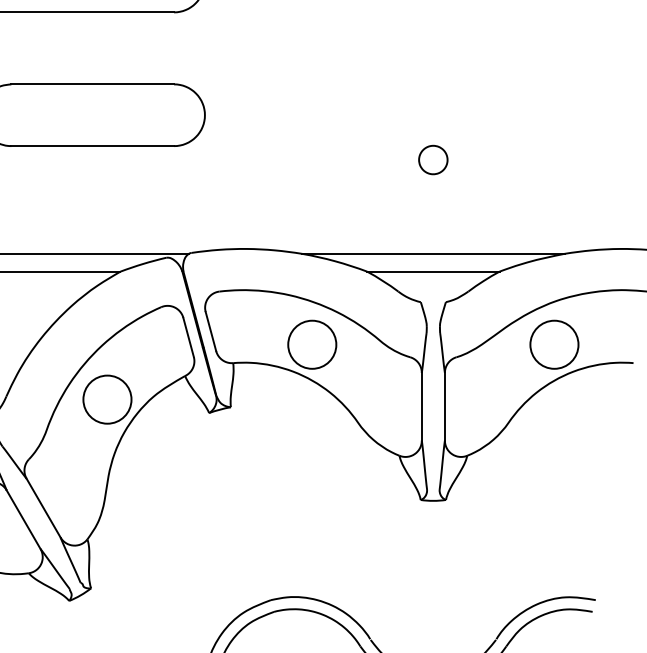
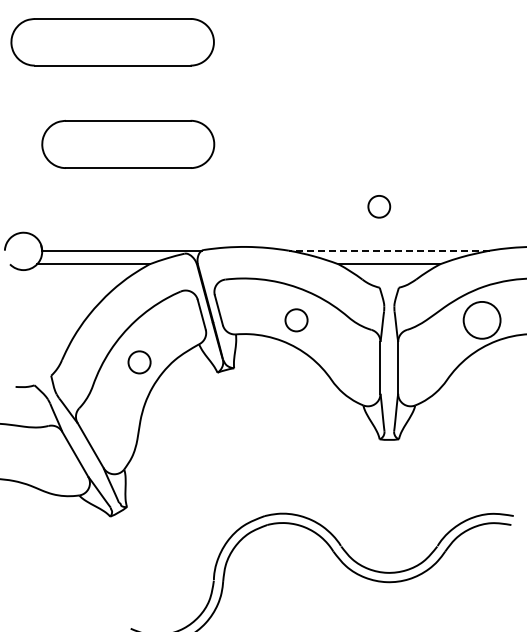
part: (433, 159) -> (379, 206), moved
line: (432, 253) -> (388, 250), solid -> dashed
circle: (312, 343) -> (296, 319), size x0.6
circle: (107, 398) -> (139, 361), size x0.6

